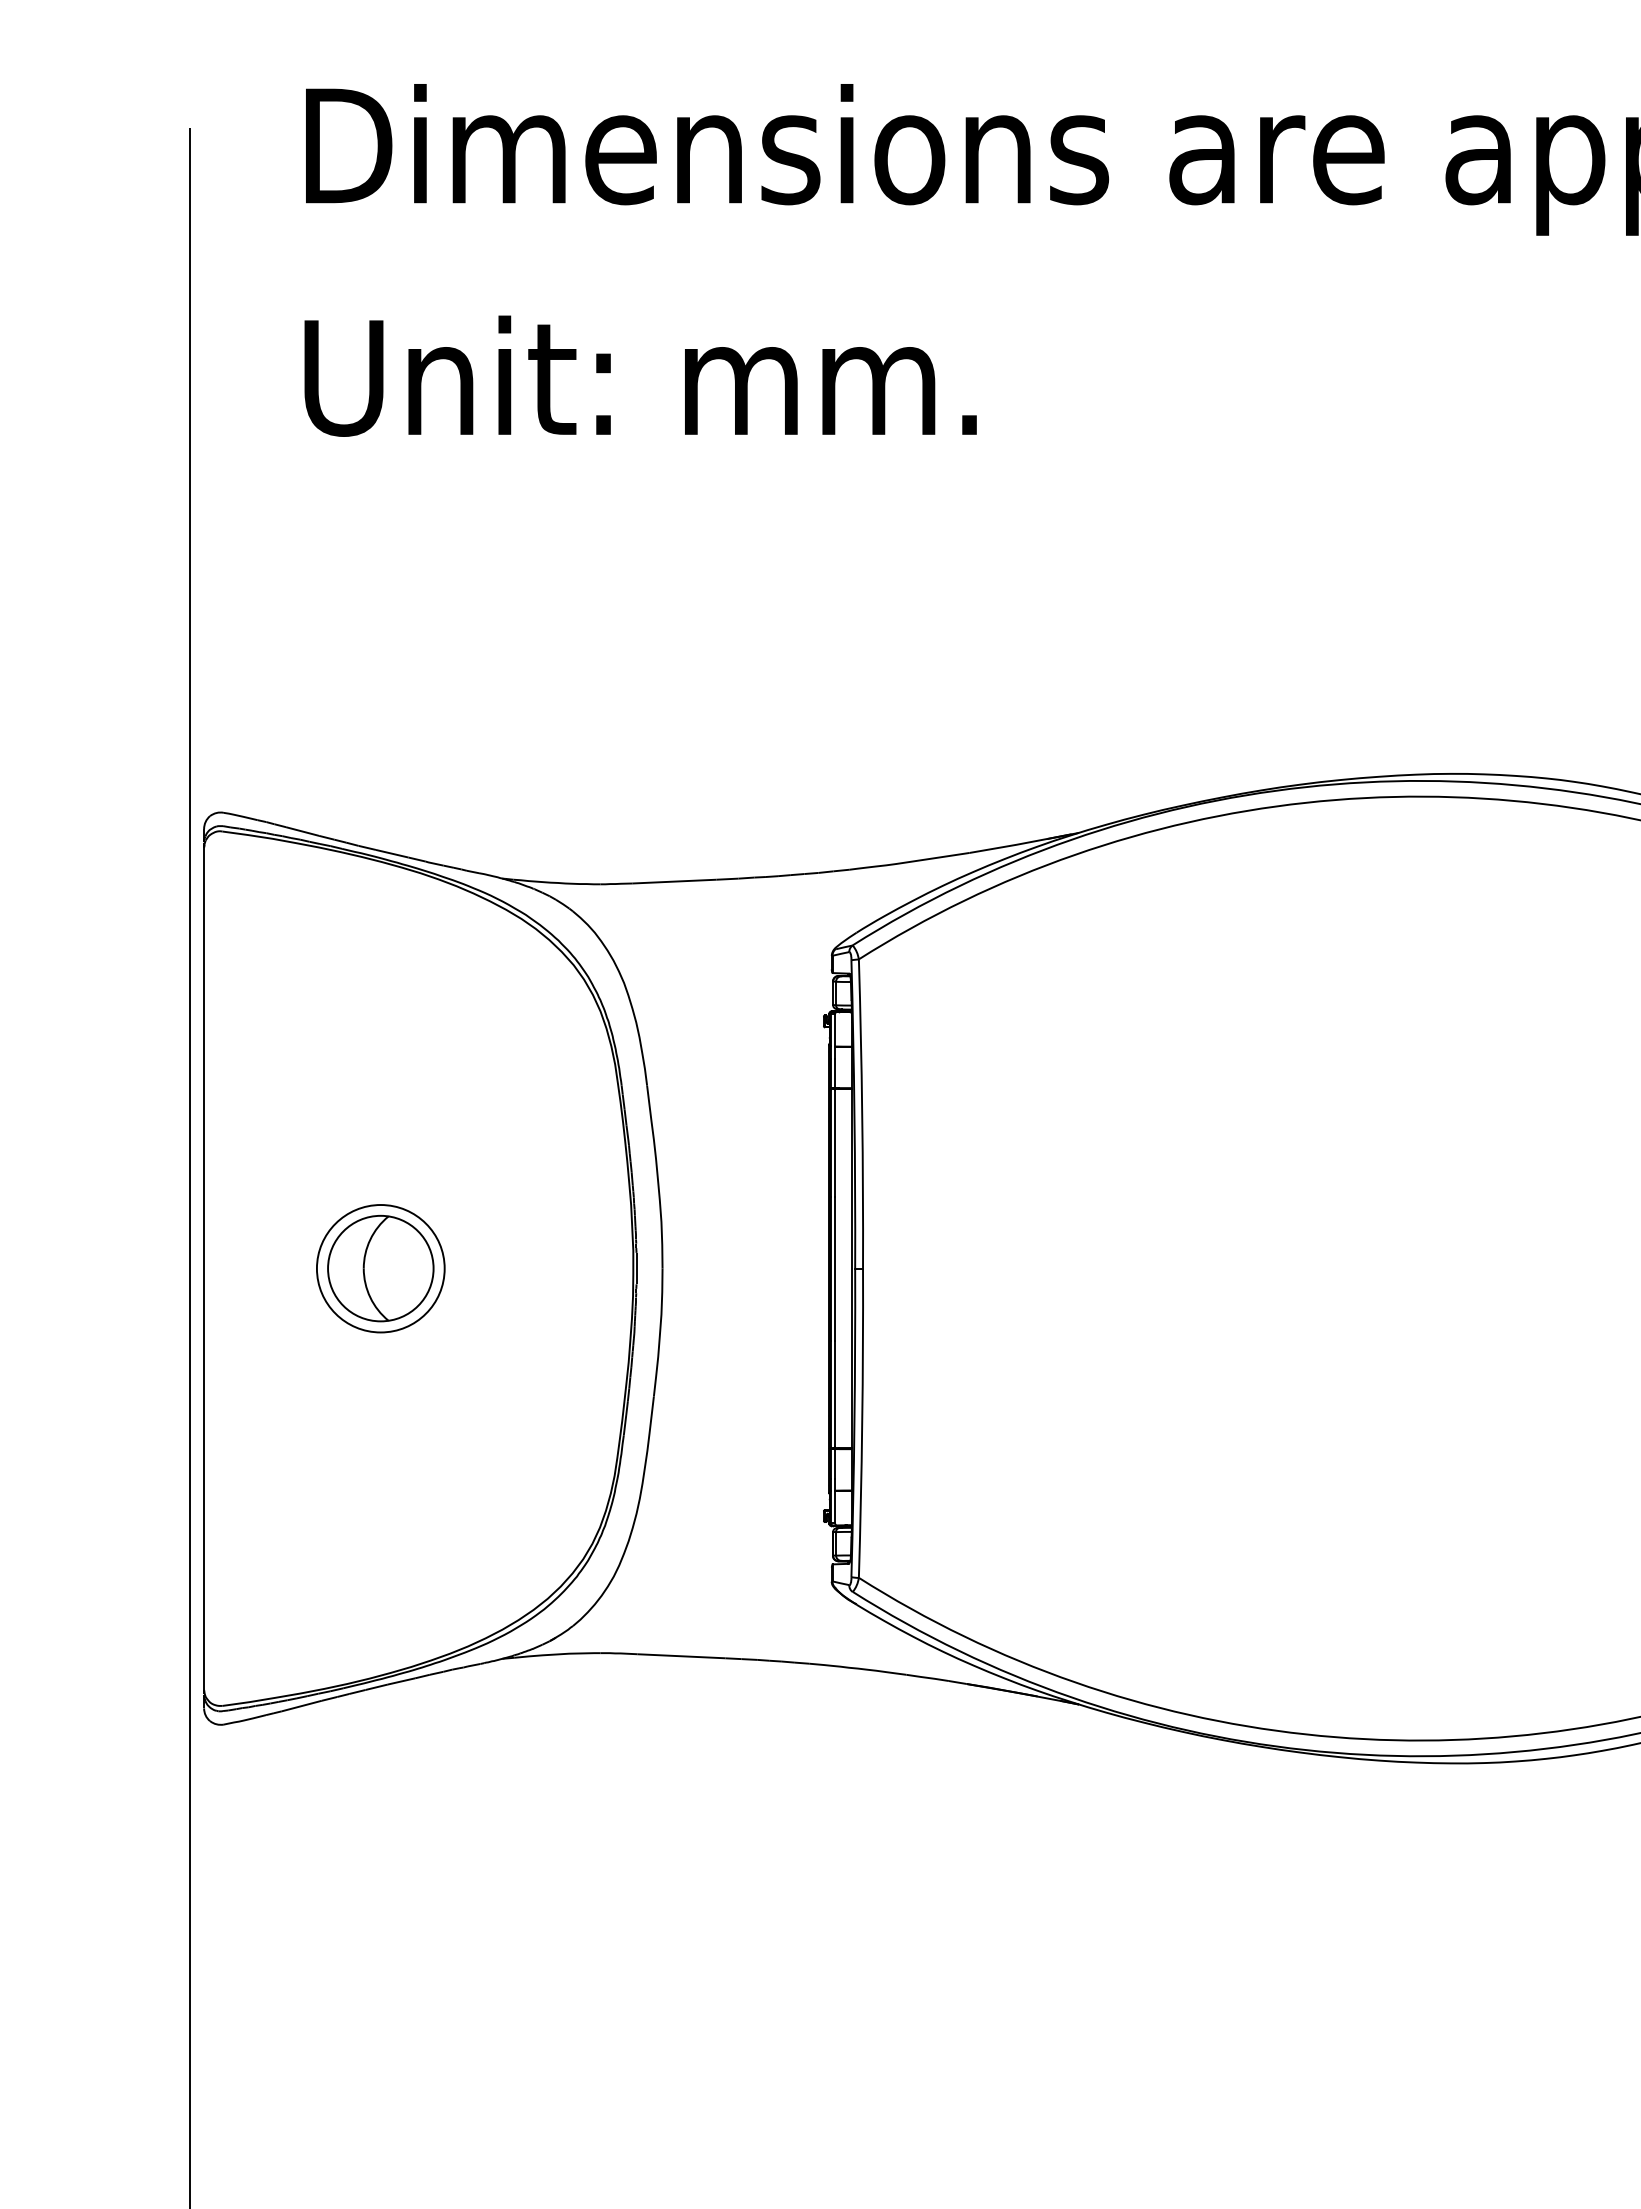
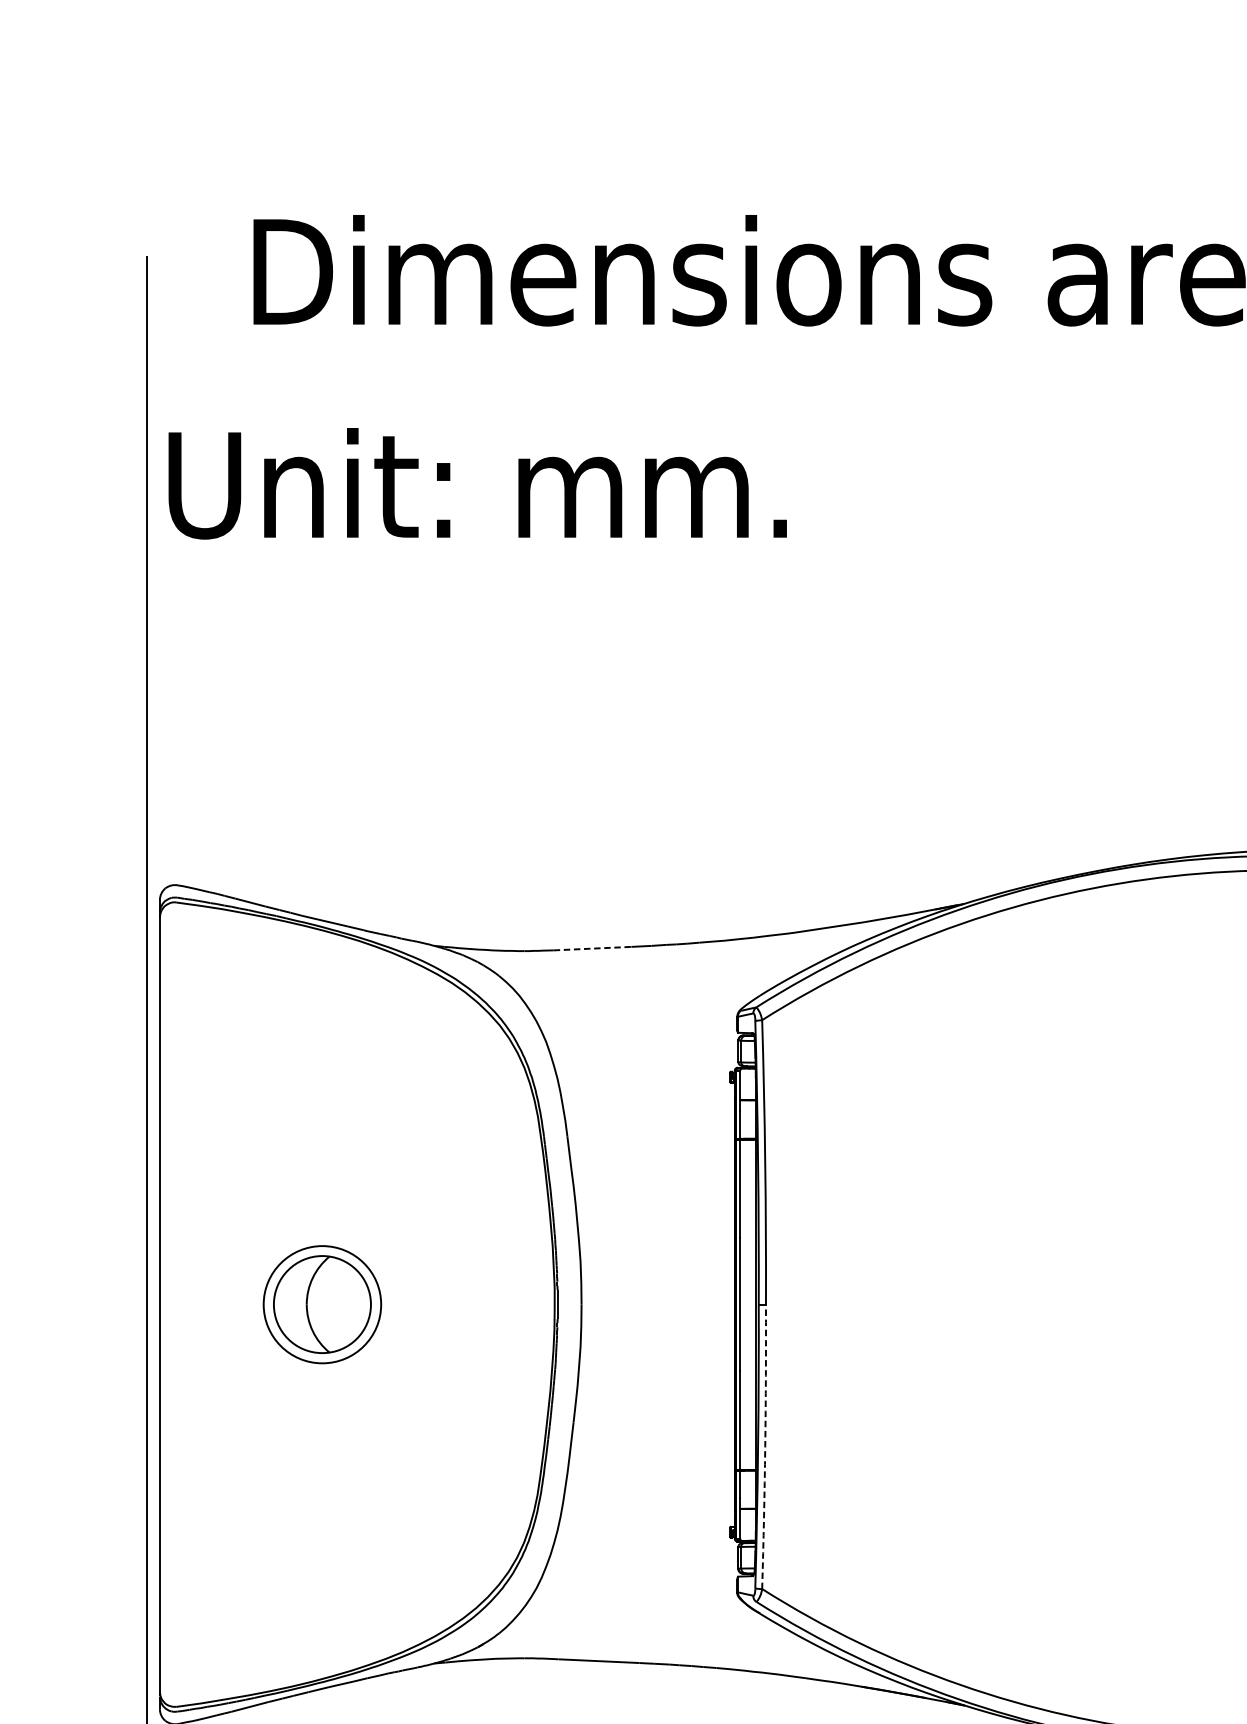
text: (640, 375) -> (477, 483), moved
line: (674, 881) -> (592, 948), solid -> dashed
arc: (862, 1423) -> (765, 1447), solid -> dashed

